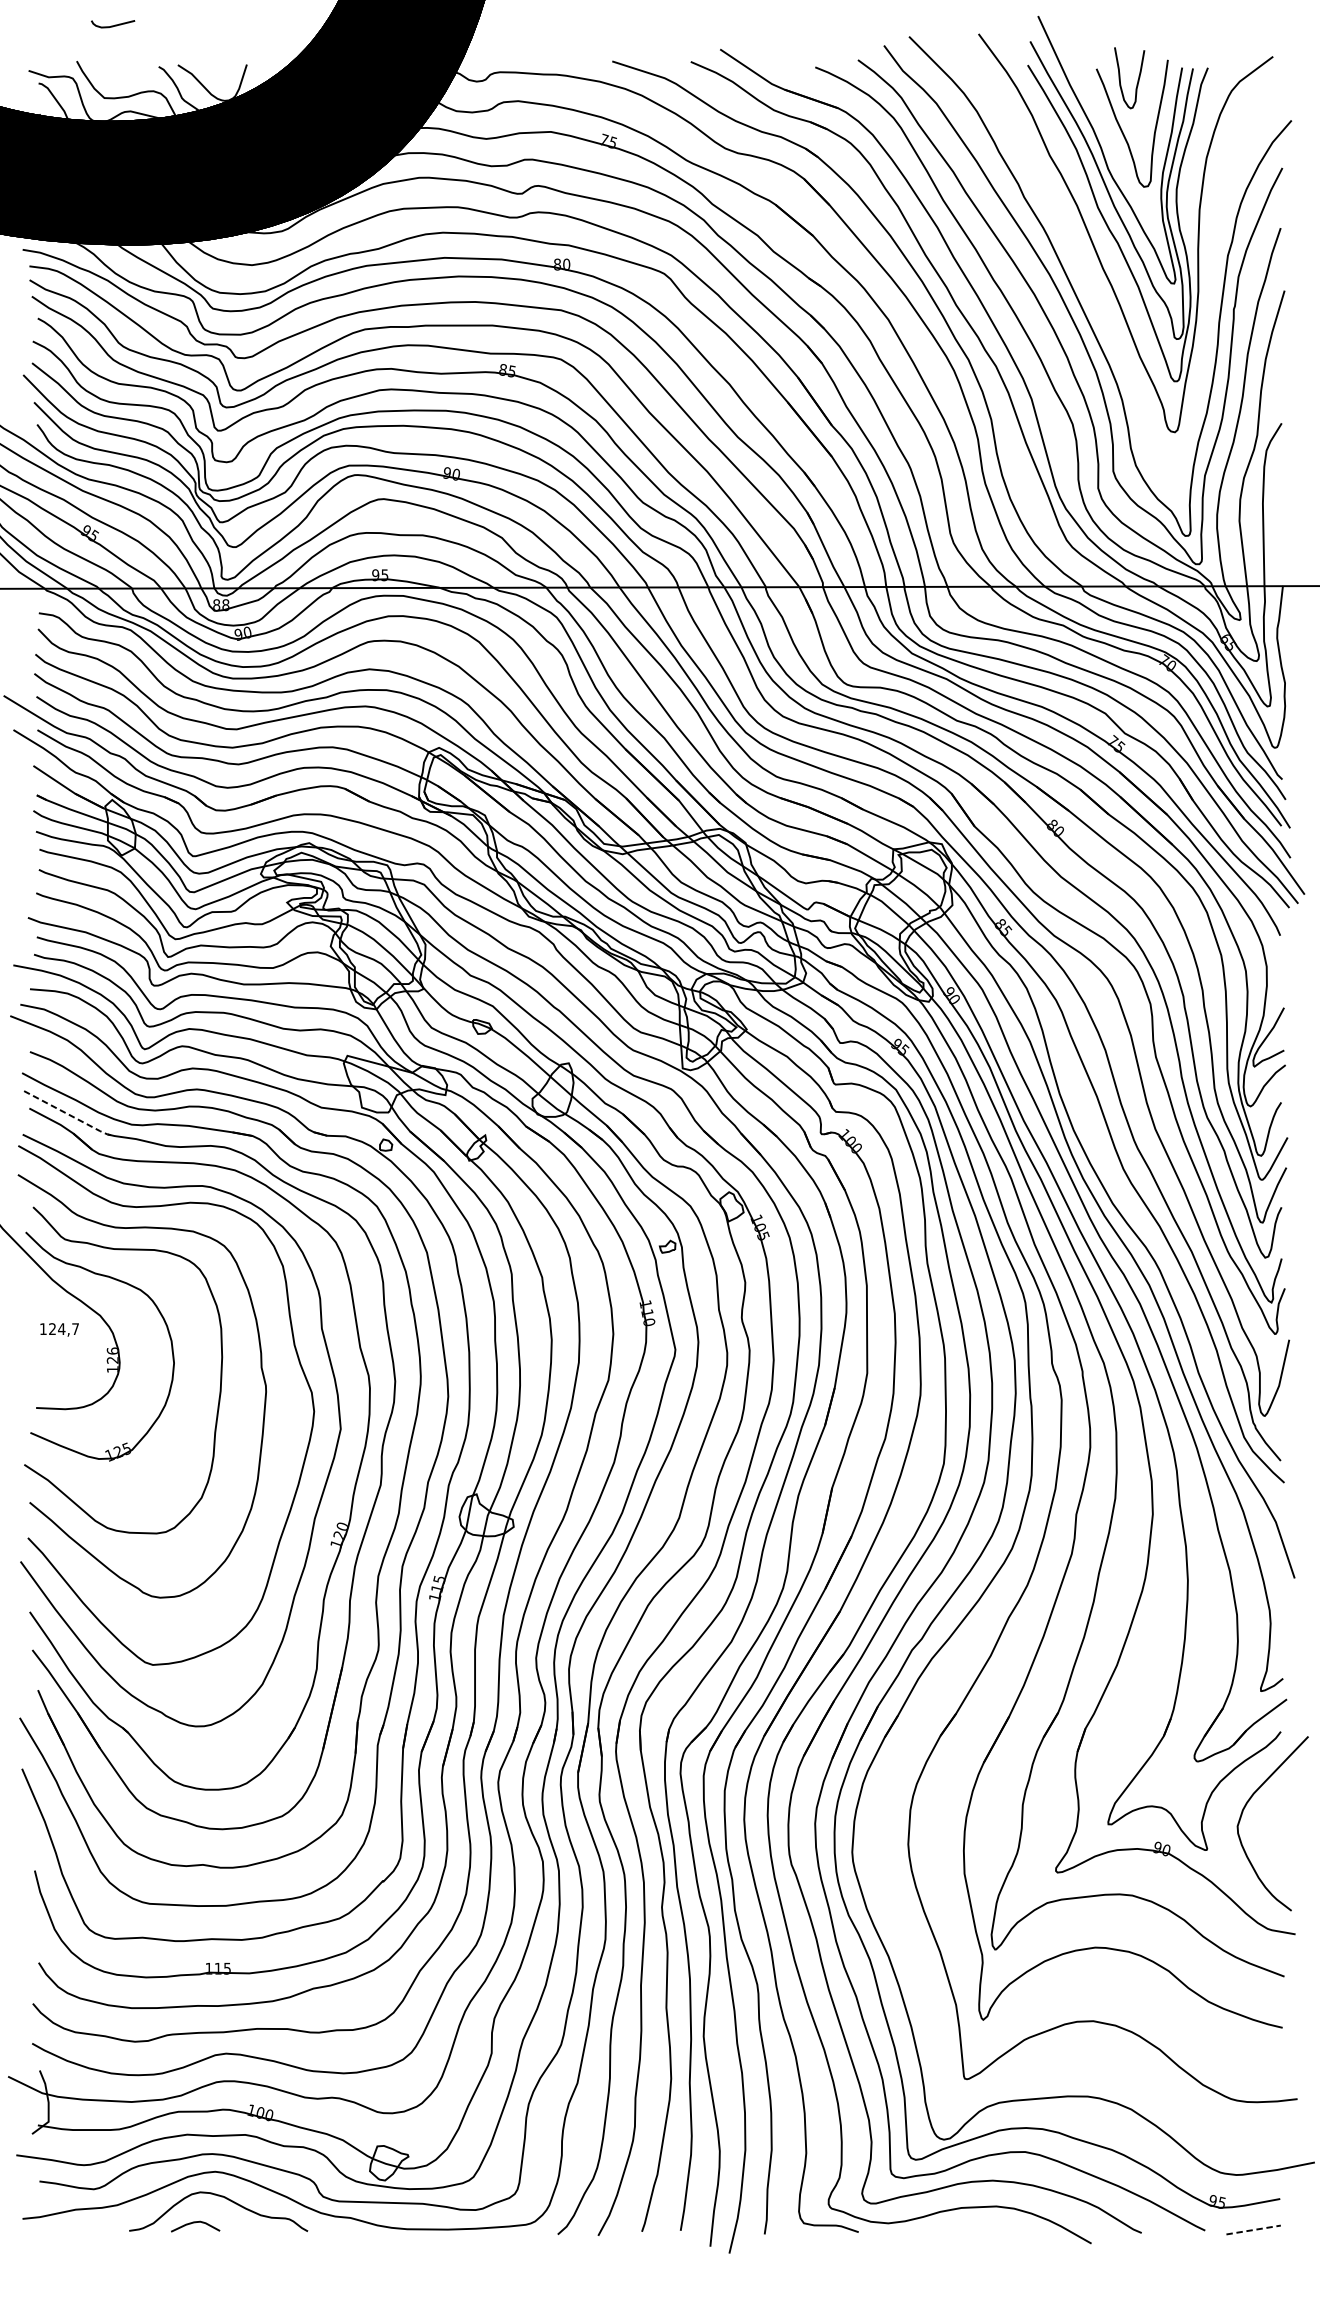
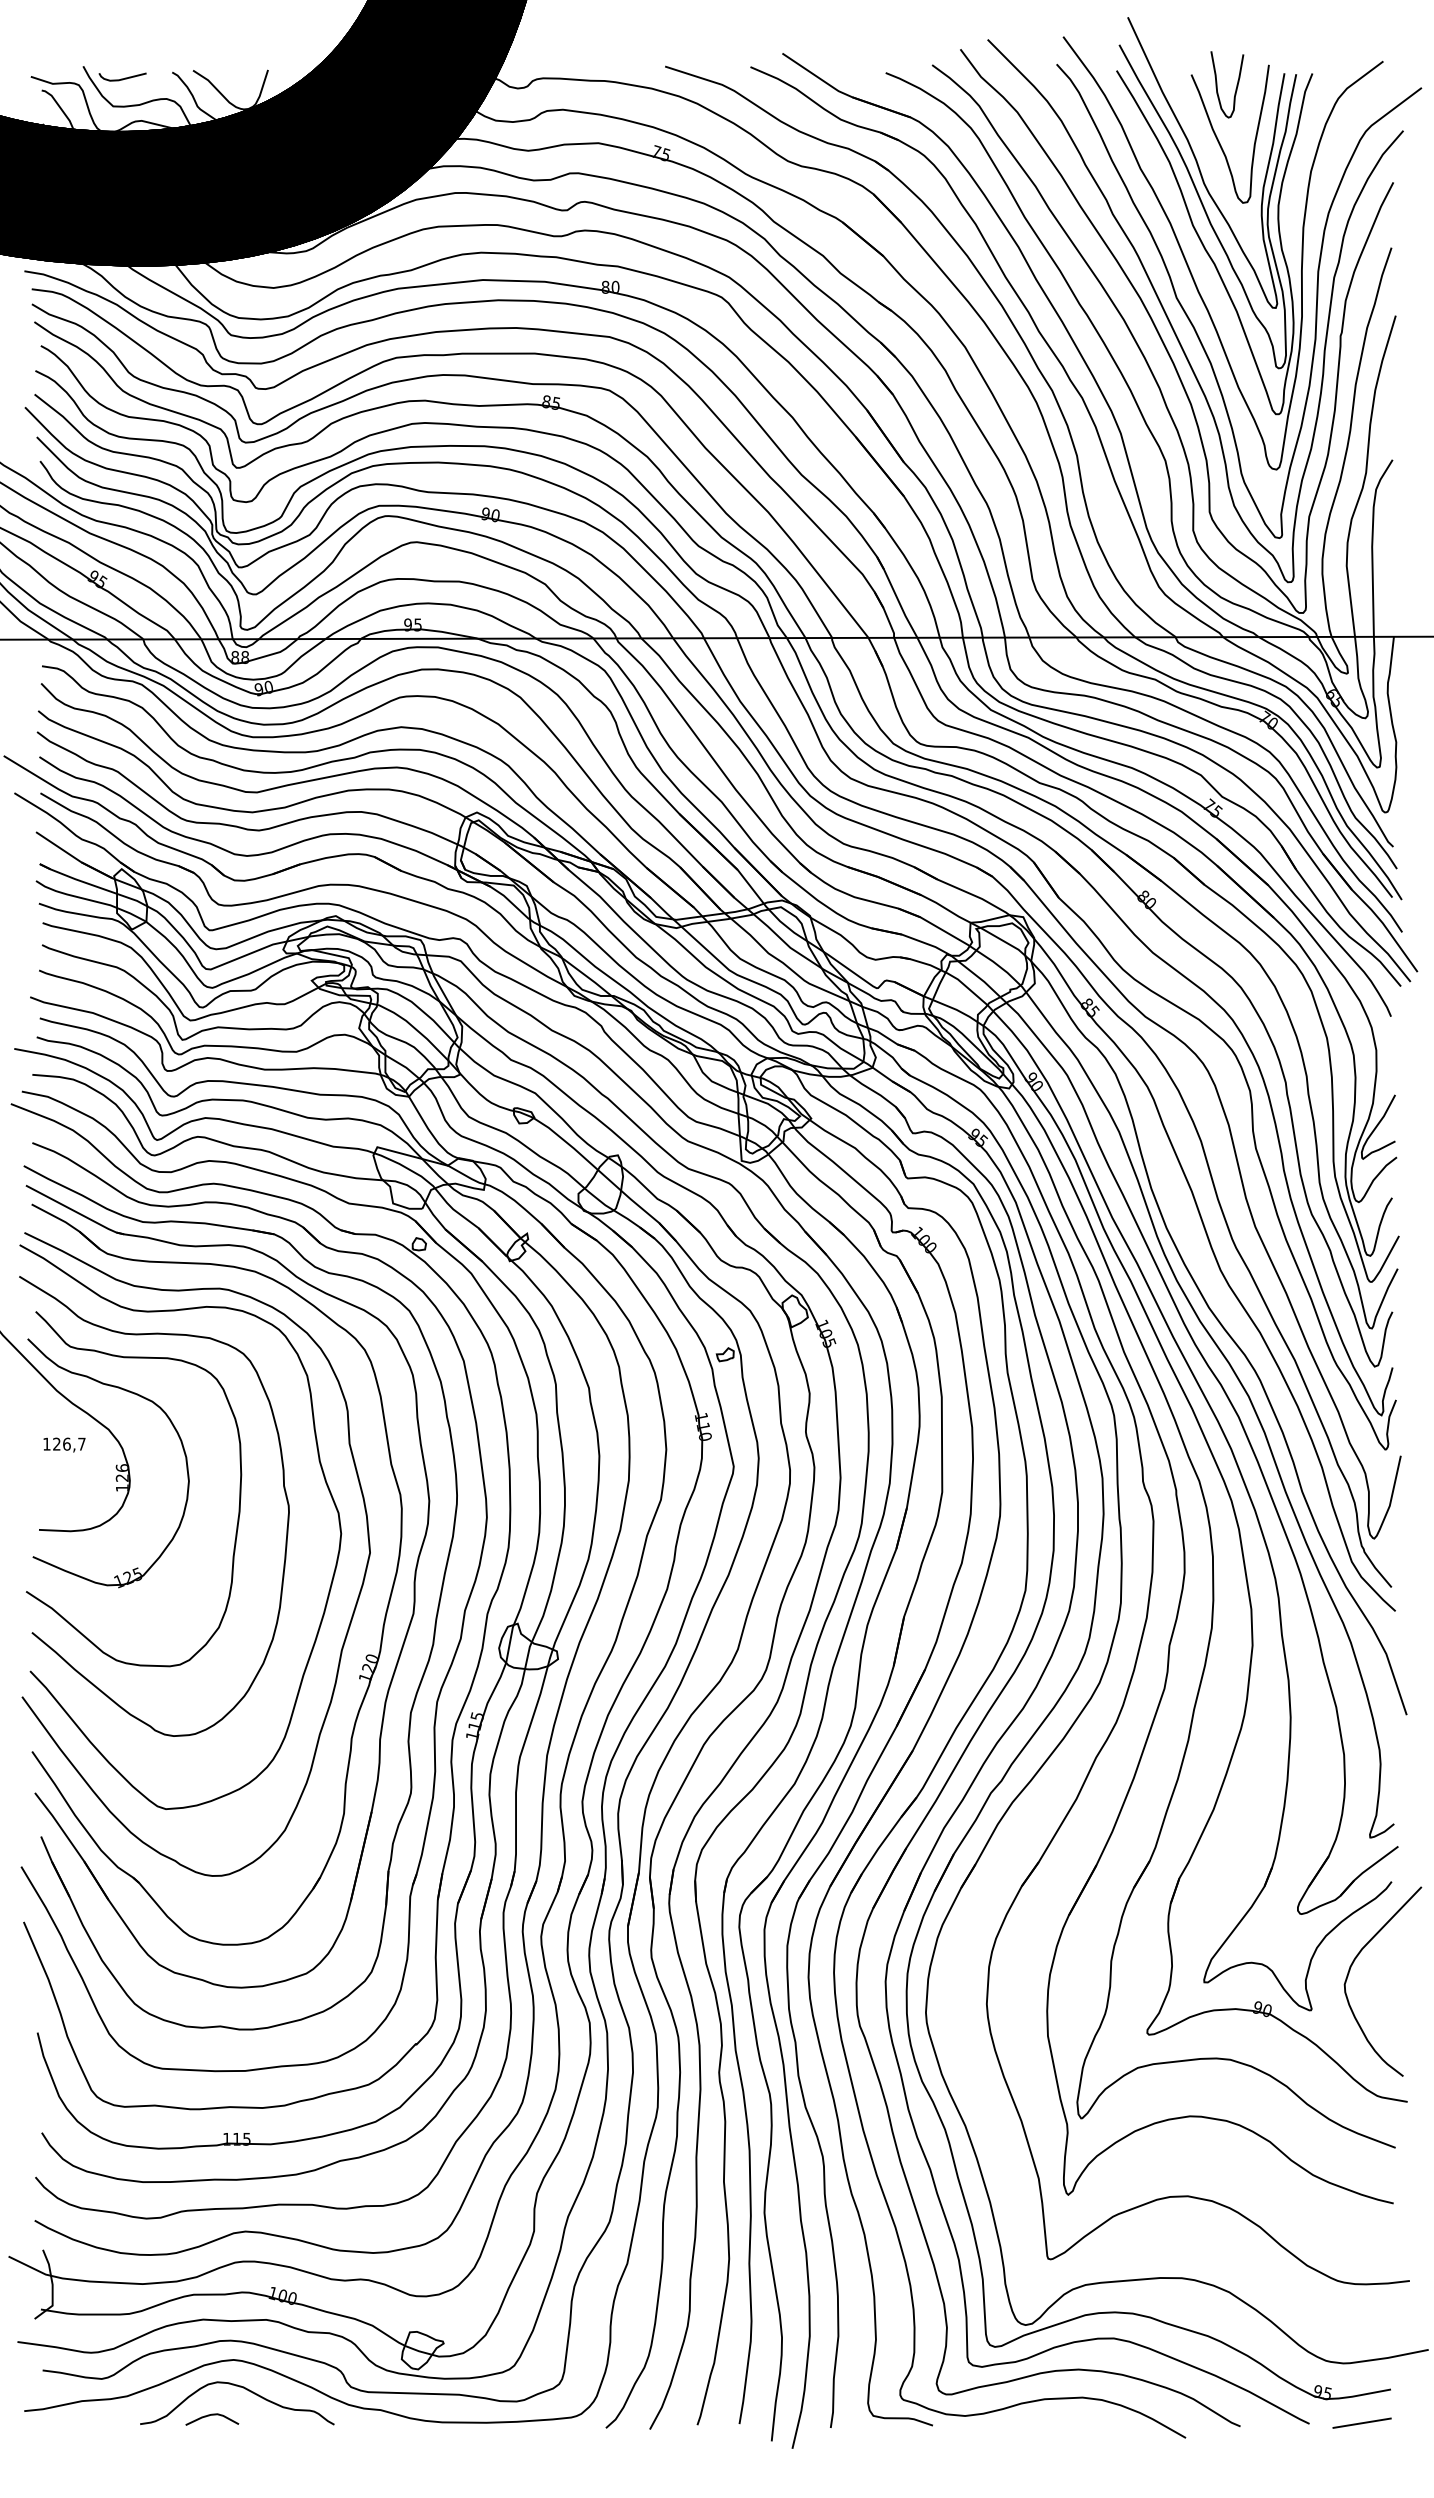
curve: (112, 25) -> (122, 78), moved
curve: (1098, 298) -> (1193, 324), added
line: (70, 1114) -> (76, 1211), dashed -> solid
text: (61, 1328) -> (66, 1443), 124,7 -> 126,7
line: (1253, 2230) -> (1362, 2423), dashed -> solid

